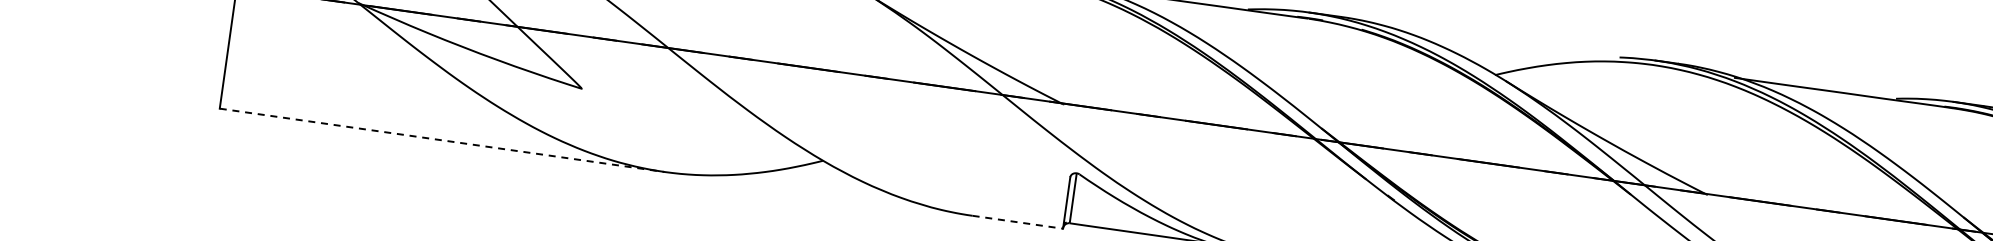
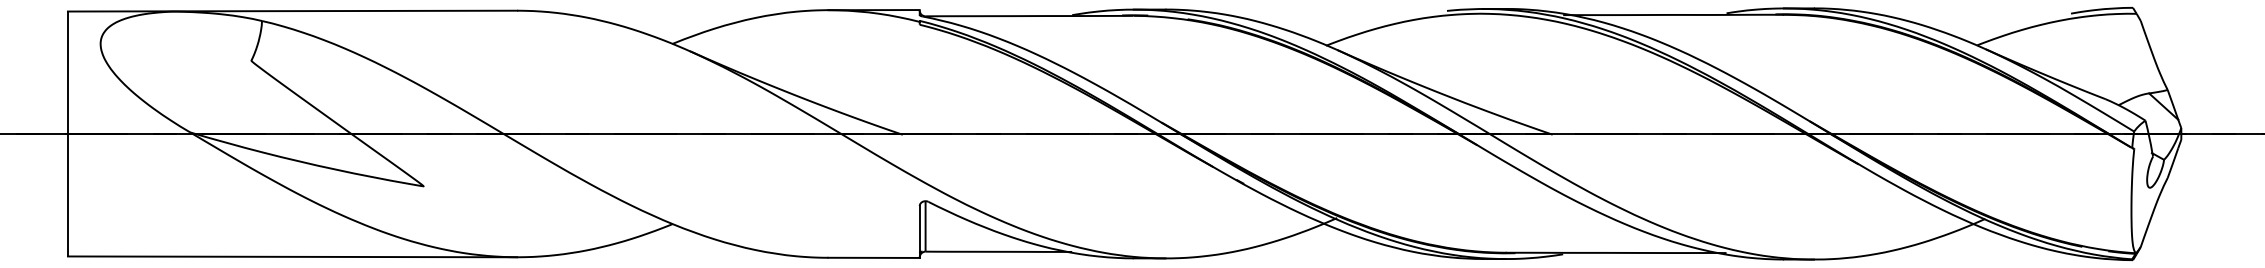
line: (442, 139) -> (292, 256), dashed -> solid
line: (1018, 221) -> (874, 257), dashed -> solid

